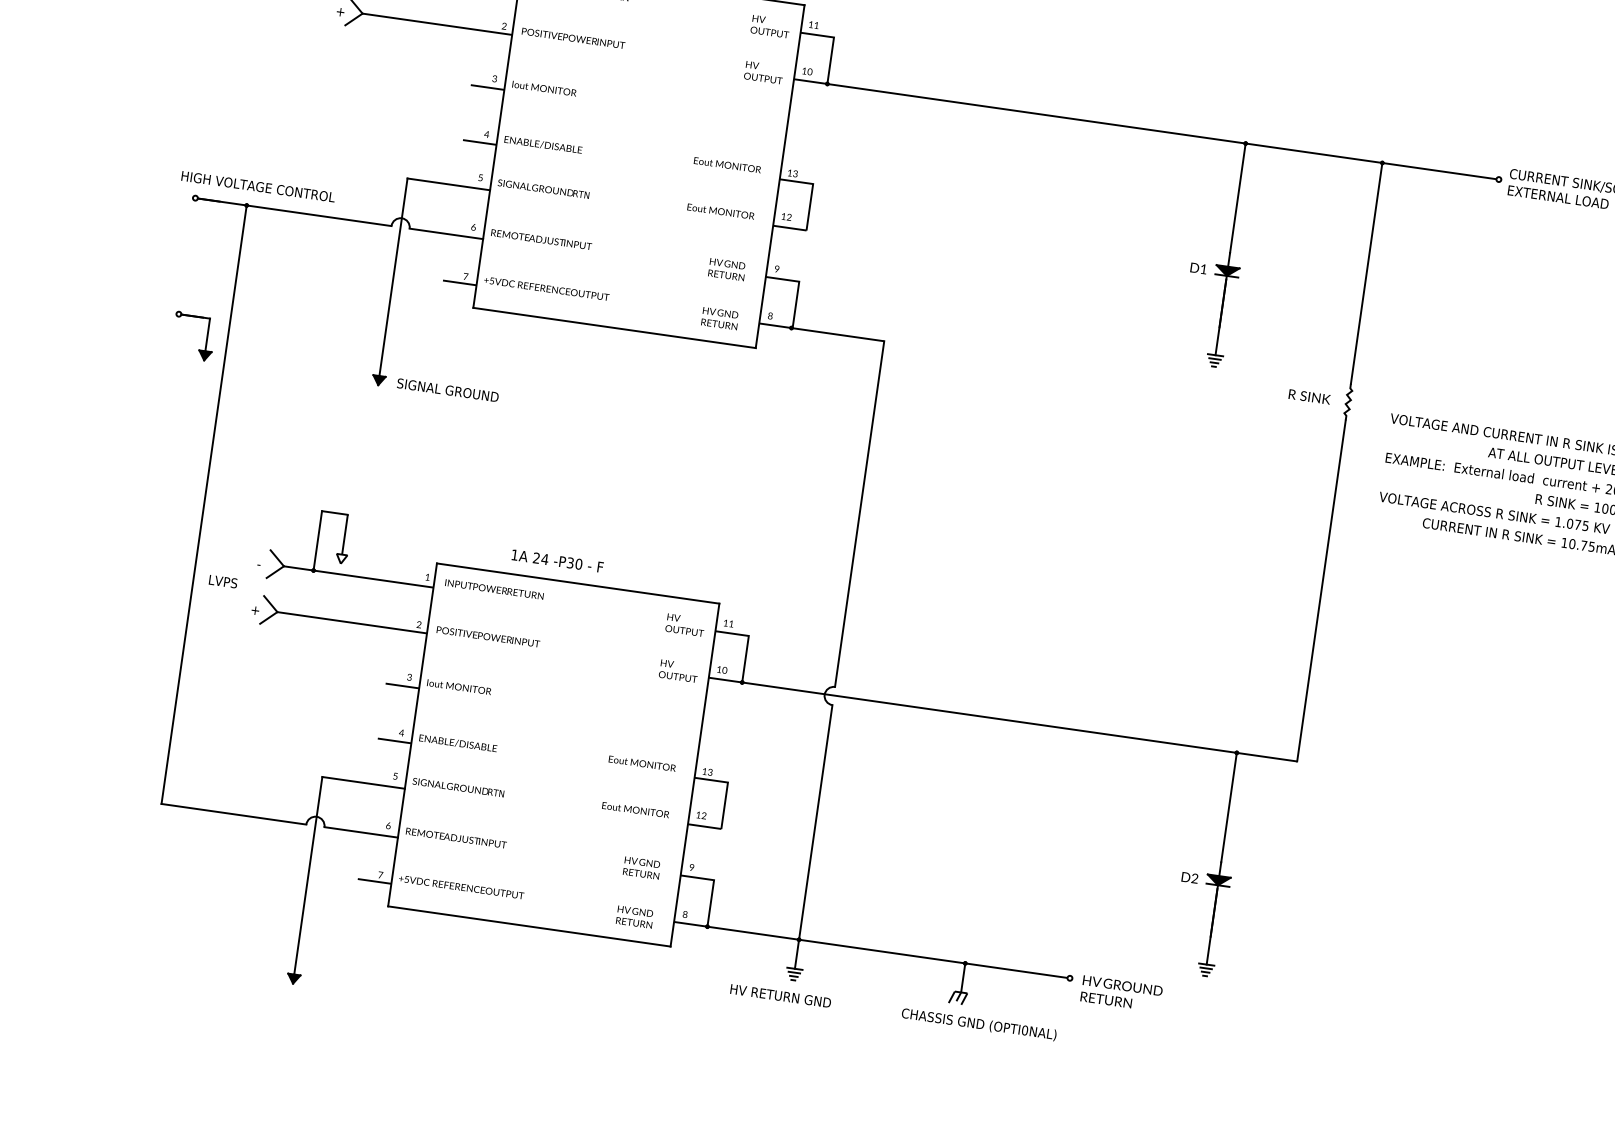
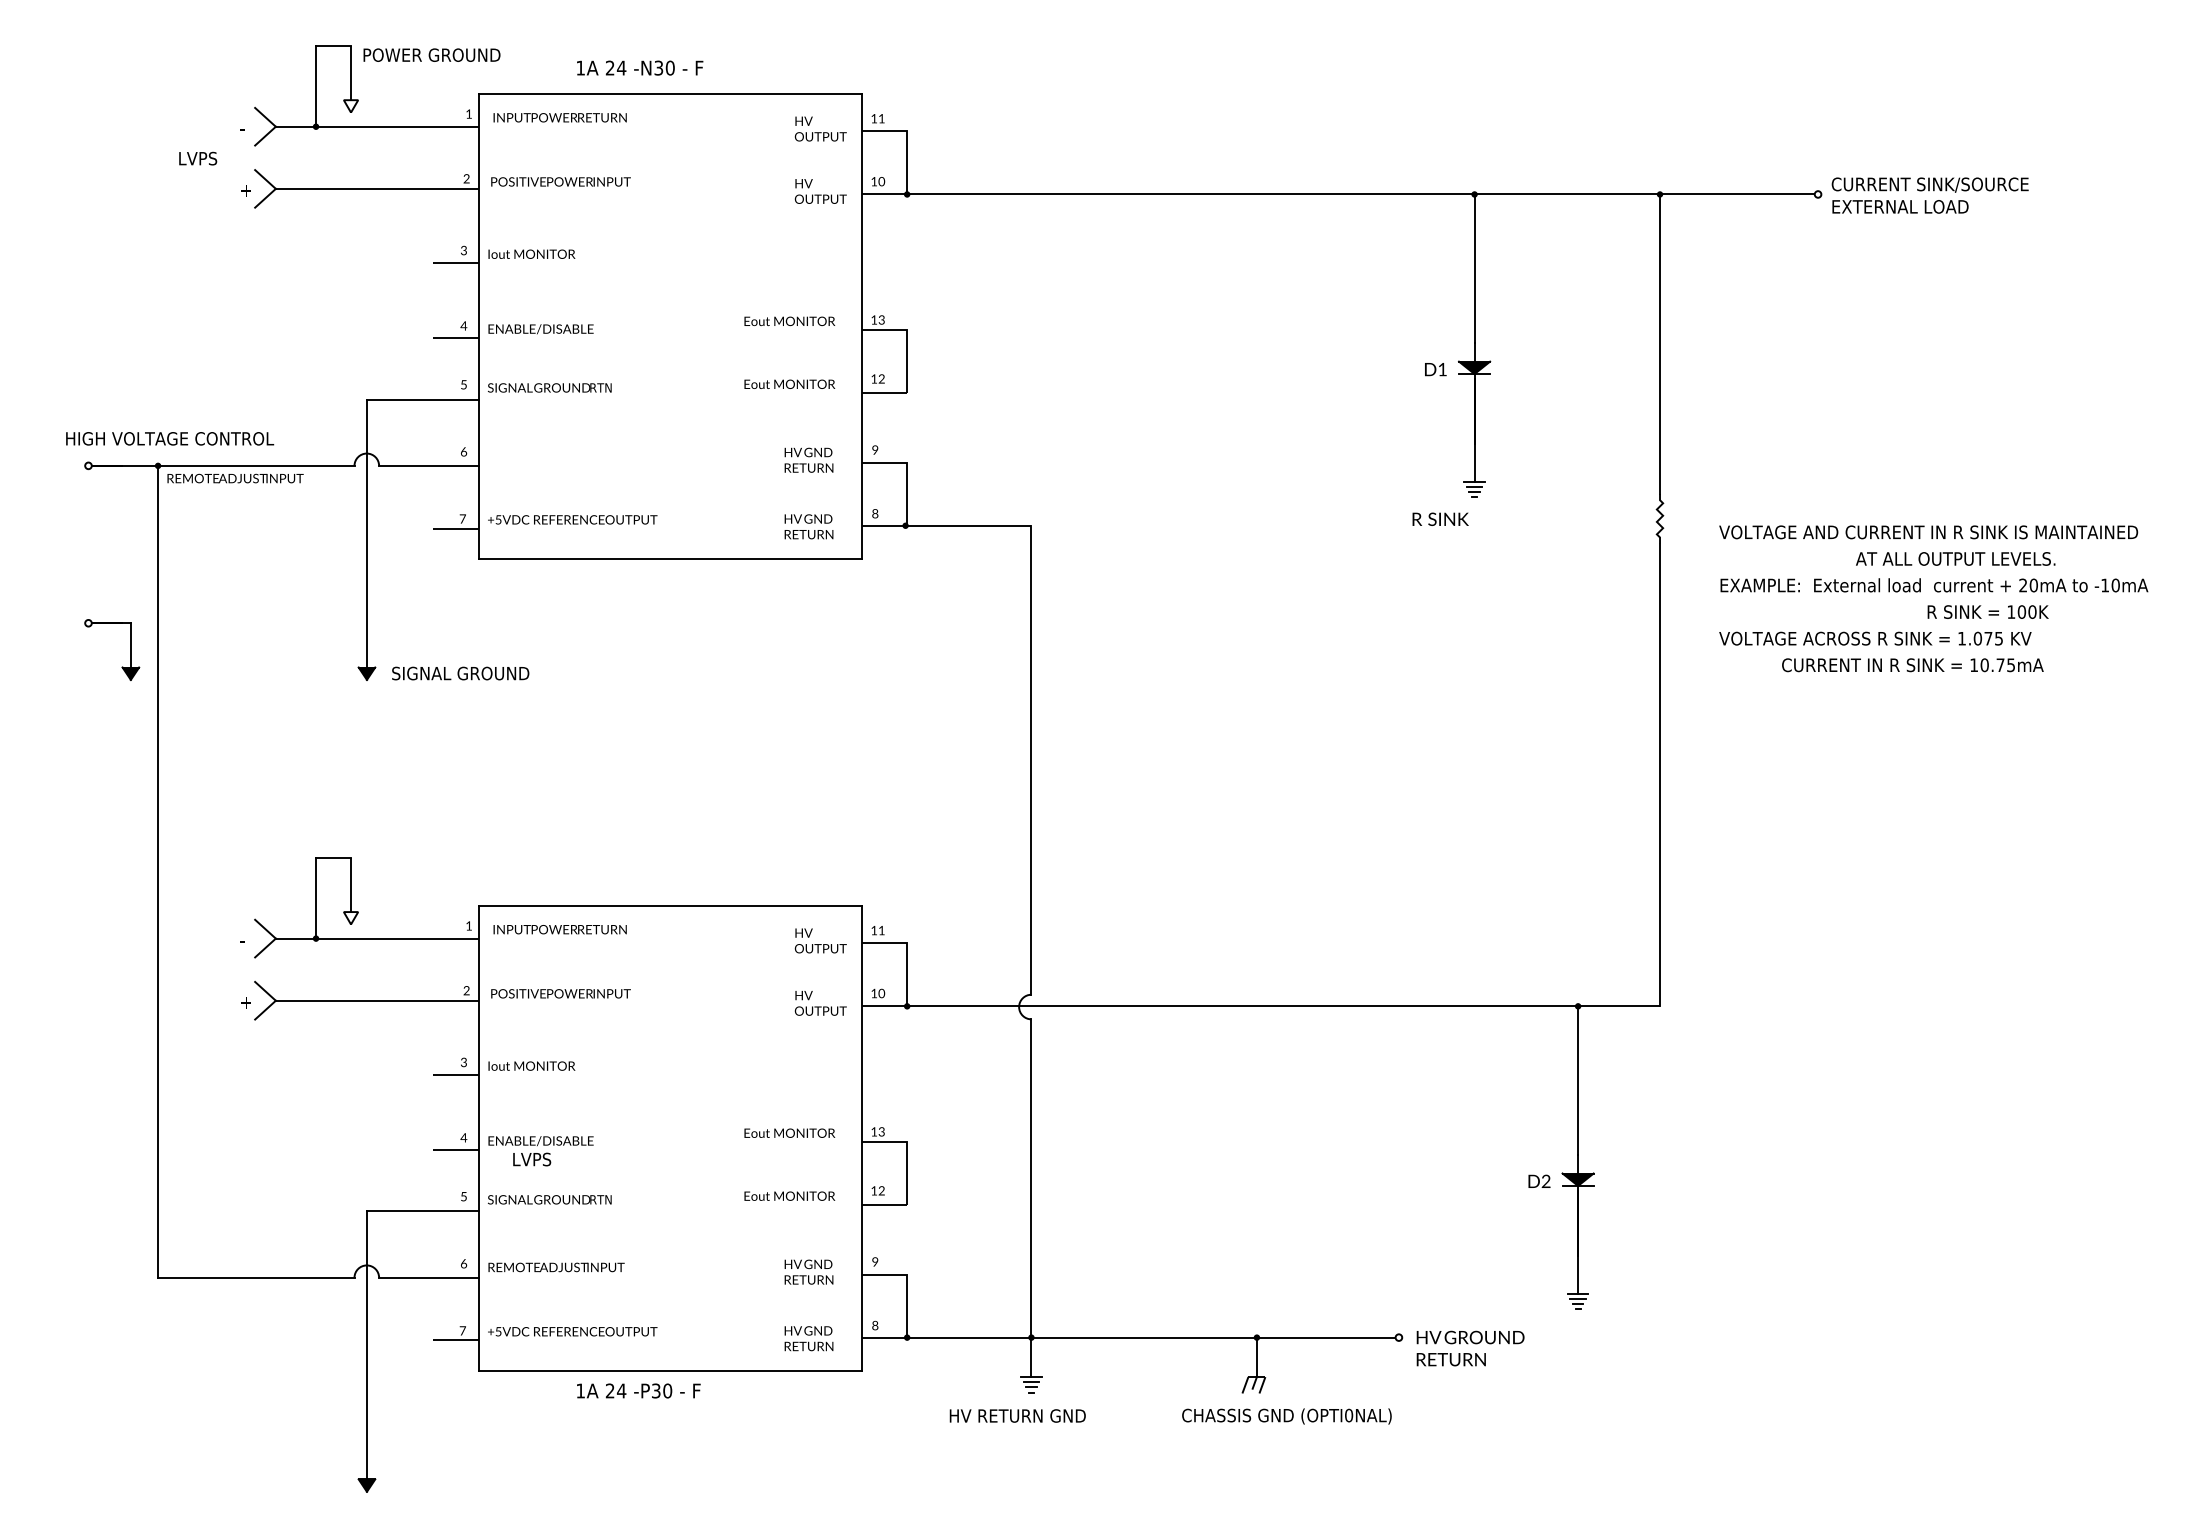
text: (541, 239) -> (235, 478), moved
text: (1309, 396) -> (1440, 518), moved
text: (557, 560) -> (638, 1390), moved
text: (223, 581) -> (532, 1159), moved

